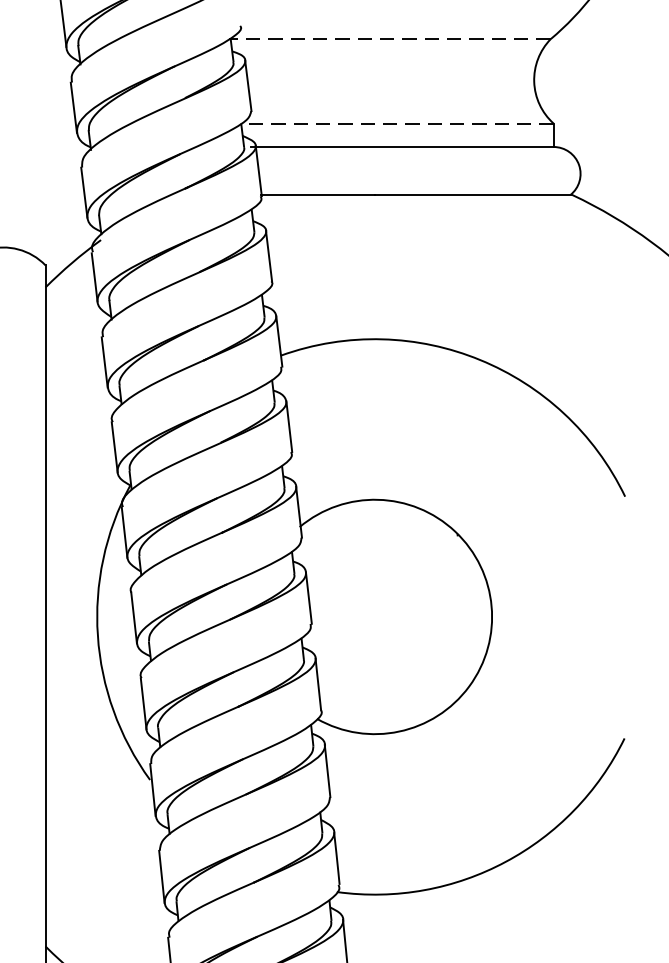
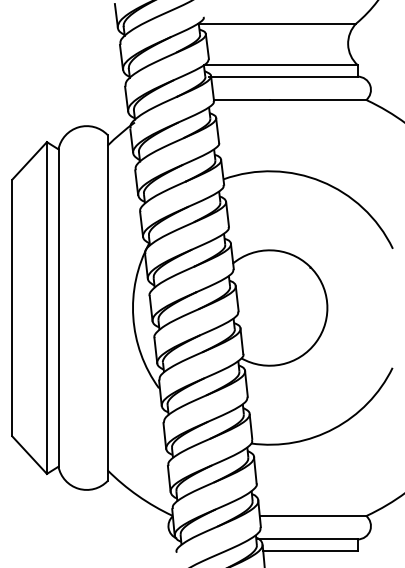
line: (388, 39) -> (276, 23), dashed -> solid
line: (396, 124) -> (280, 65), dashed -> solid

